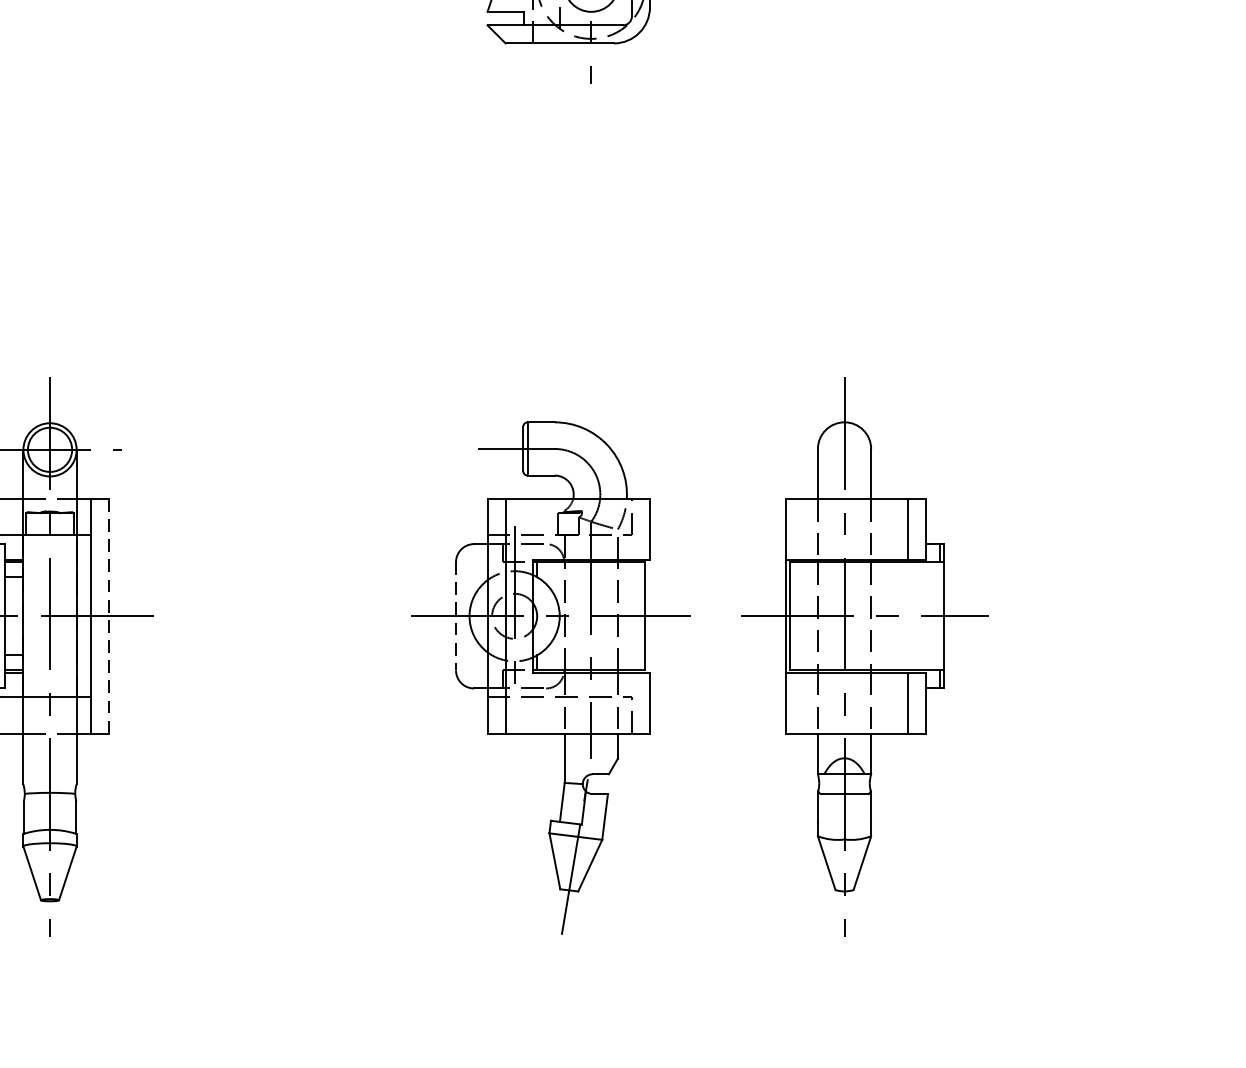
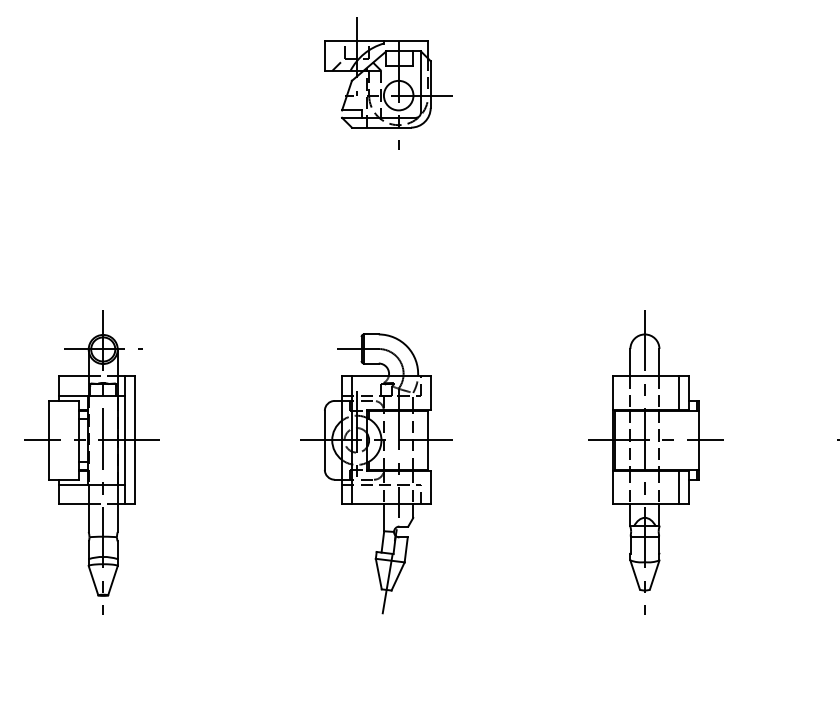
line: (109, 616) -> (135, 440), dashed -> solid
line: (455, 616) -> (324, 440), dashed -> solid
part: (863, 656) -> (655, 462), moved

